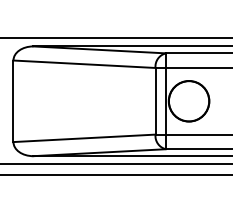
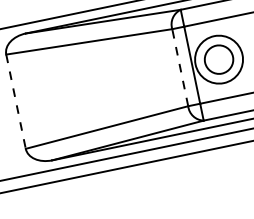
line: (155, 100) -> (180, 66), solid -> dashed
line: (13, 101) -> (16, 101), solid -> dashed
circle: (188, 101) -> (218, 60), size x0.6

